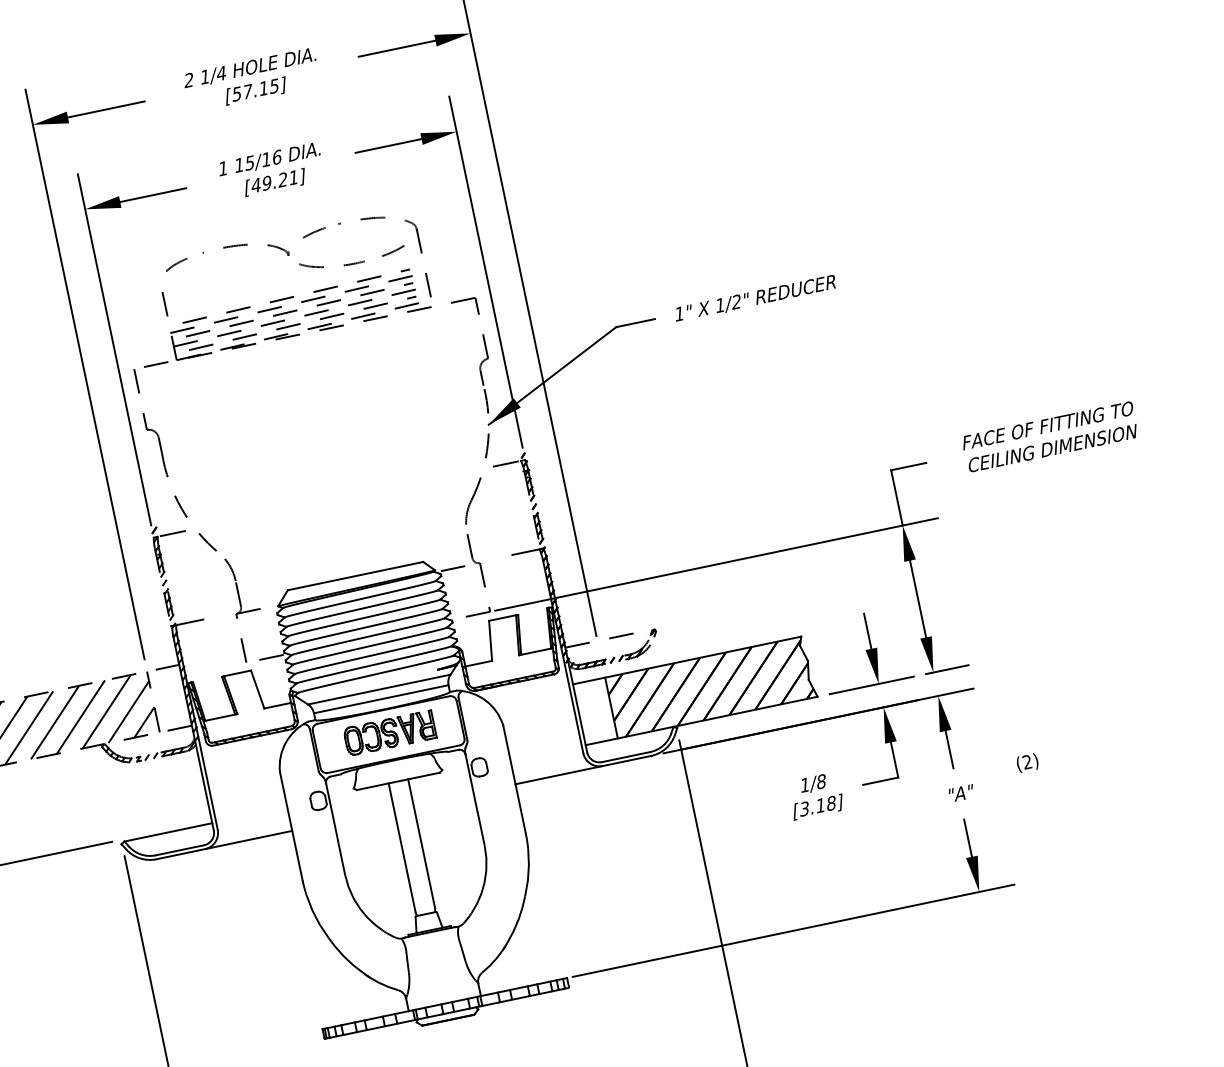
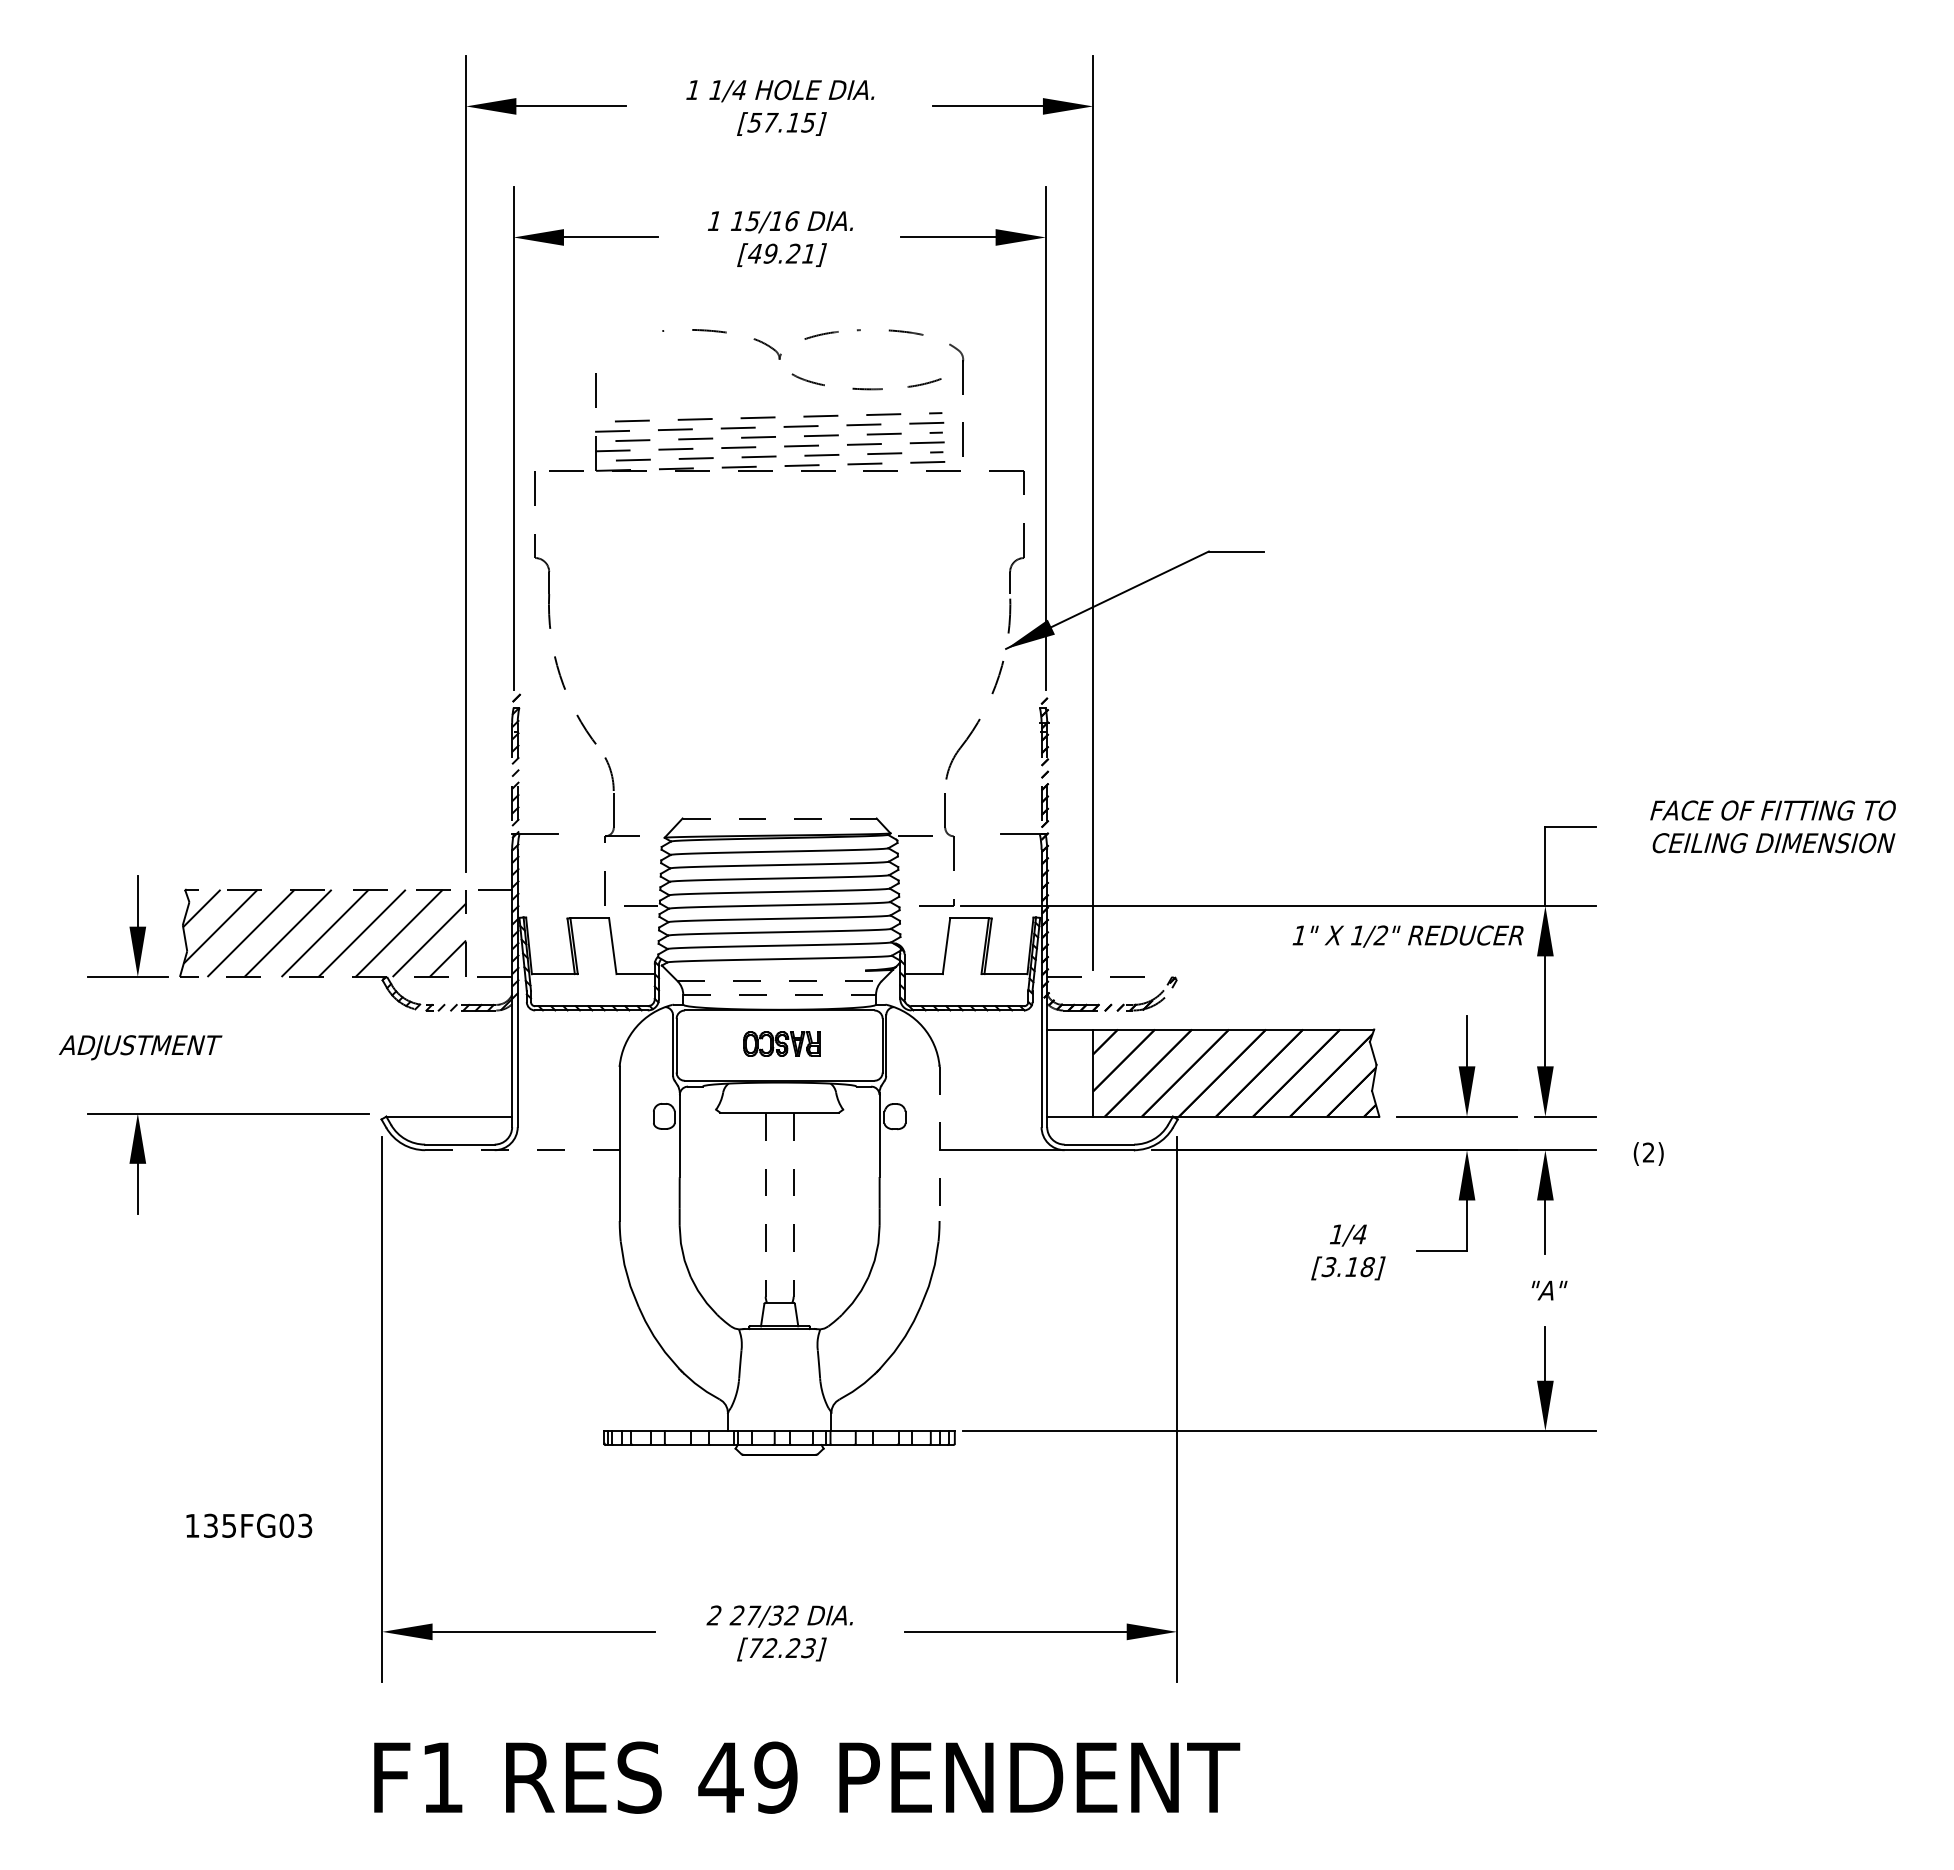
text: (188, 80) -> (692, 89), 2 -> 1
curve: (176, 264) -> (622, 339), removed
text: (754, 298) -> (1407, 936), moved
line: (506, 463) -> (1018, 707), removed
line: (172, 533) -> (540, 707), removed
line: (356, 575) -> (780, 818), solid -> dashed
line: (379, 689) -> (780, 981), solid -> dashed
line: (381, 698) -> (780, 994), solid -> dashed
part: (389, 732) -> (781, 1043), size x0.6
text: (1027, 762) -> (1648, 1153), moved
line: (514, 780) -> (939, 1144), solid -> dashed
text: (820, 781) -> (1359, 1234), 1/8 -> 1/4
line: (421, 844) -> (793, 1205), solid -> dashed
line: (224, 845) -> (522, 1150), solid -> dashed
line: (402, 848) -> (765, 1205), solid -> dashed

